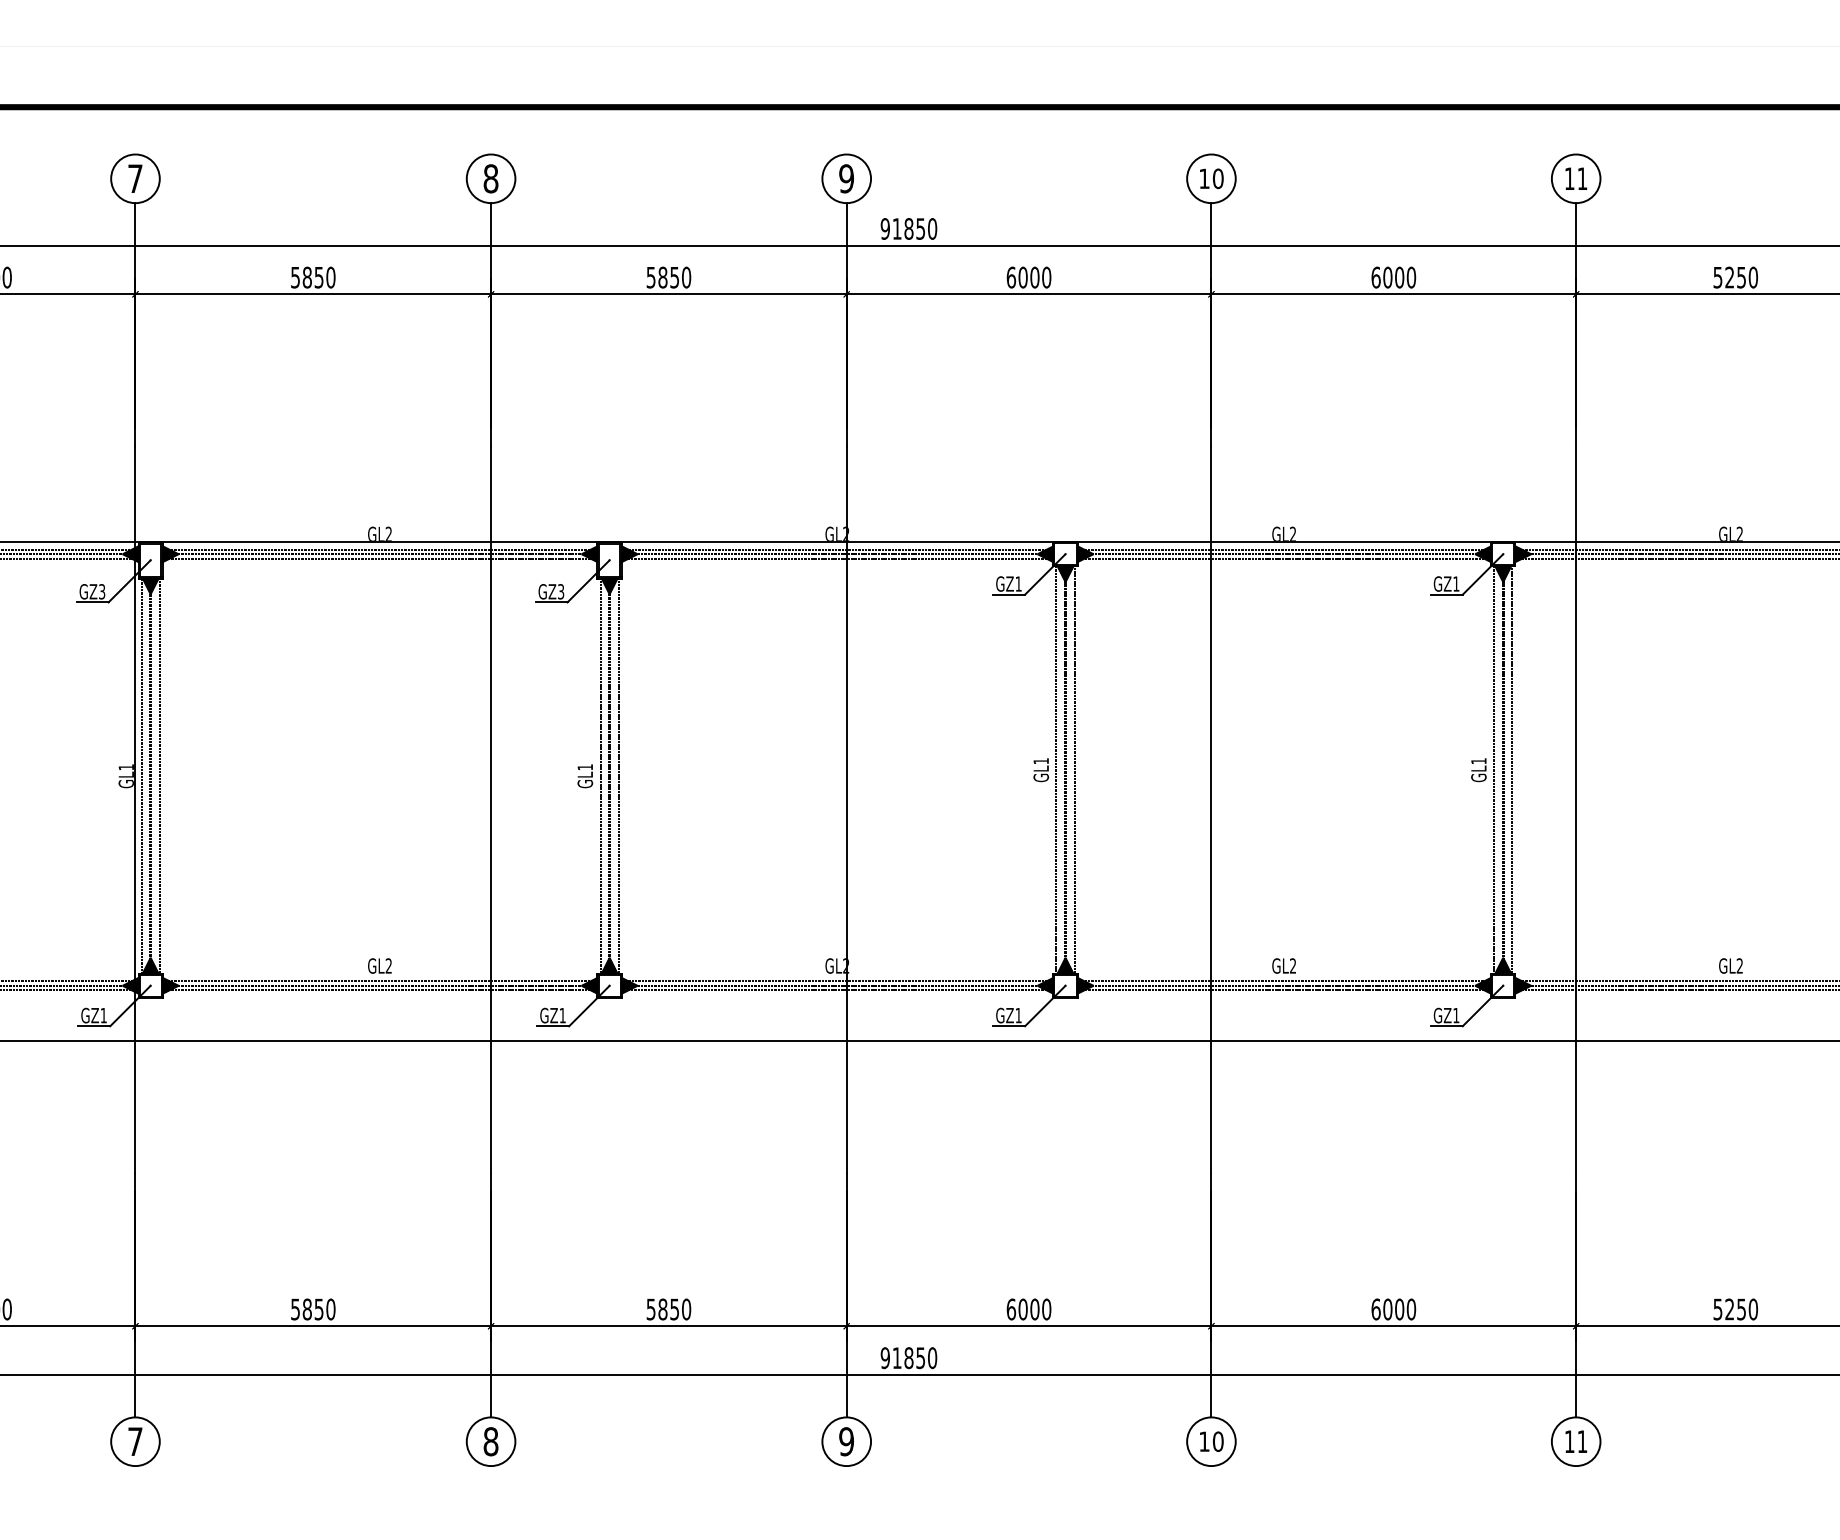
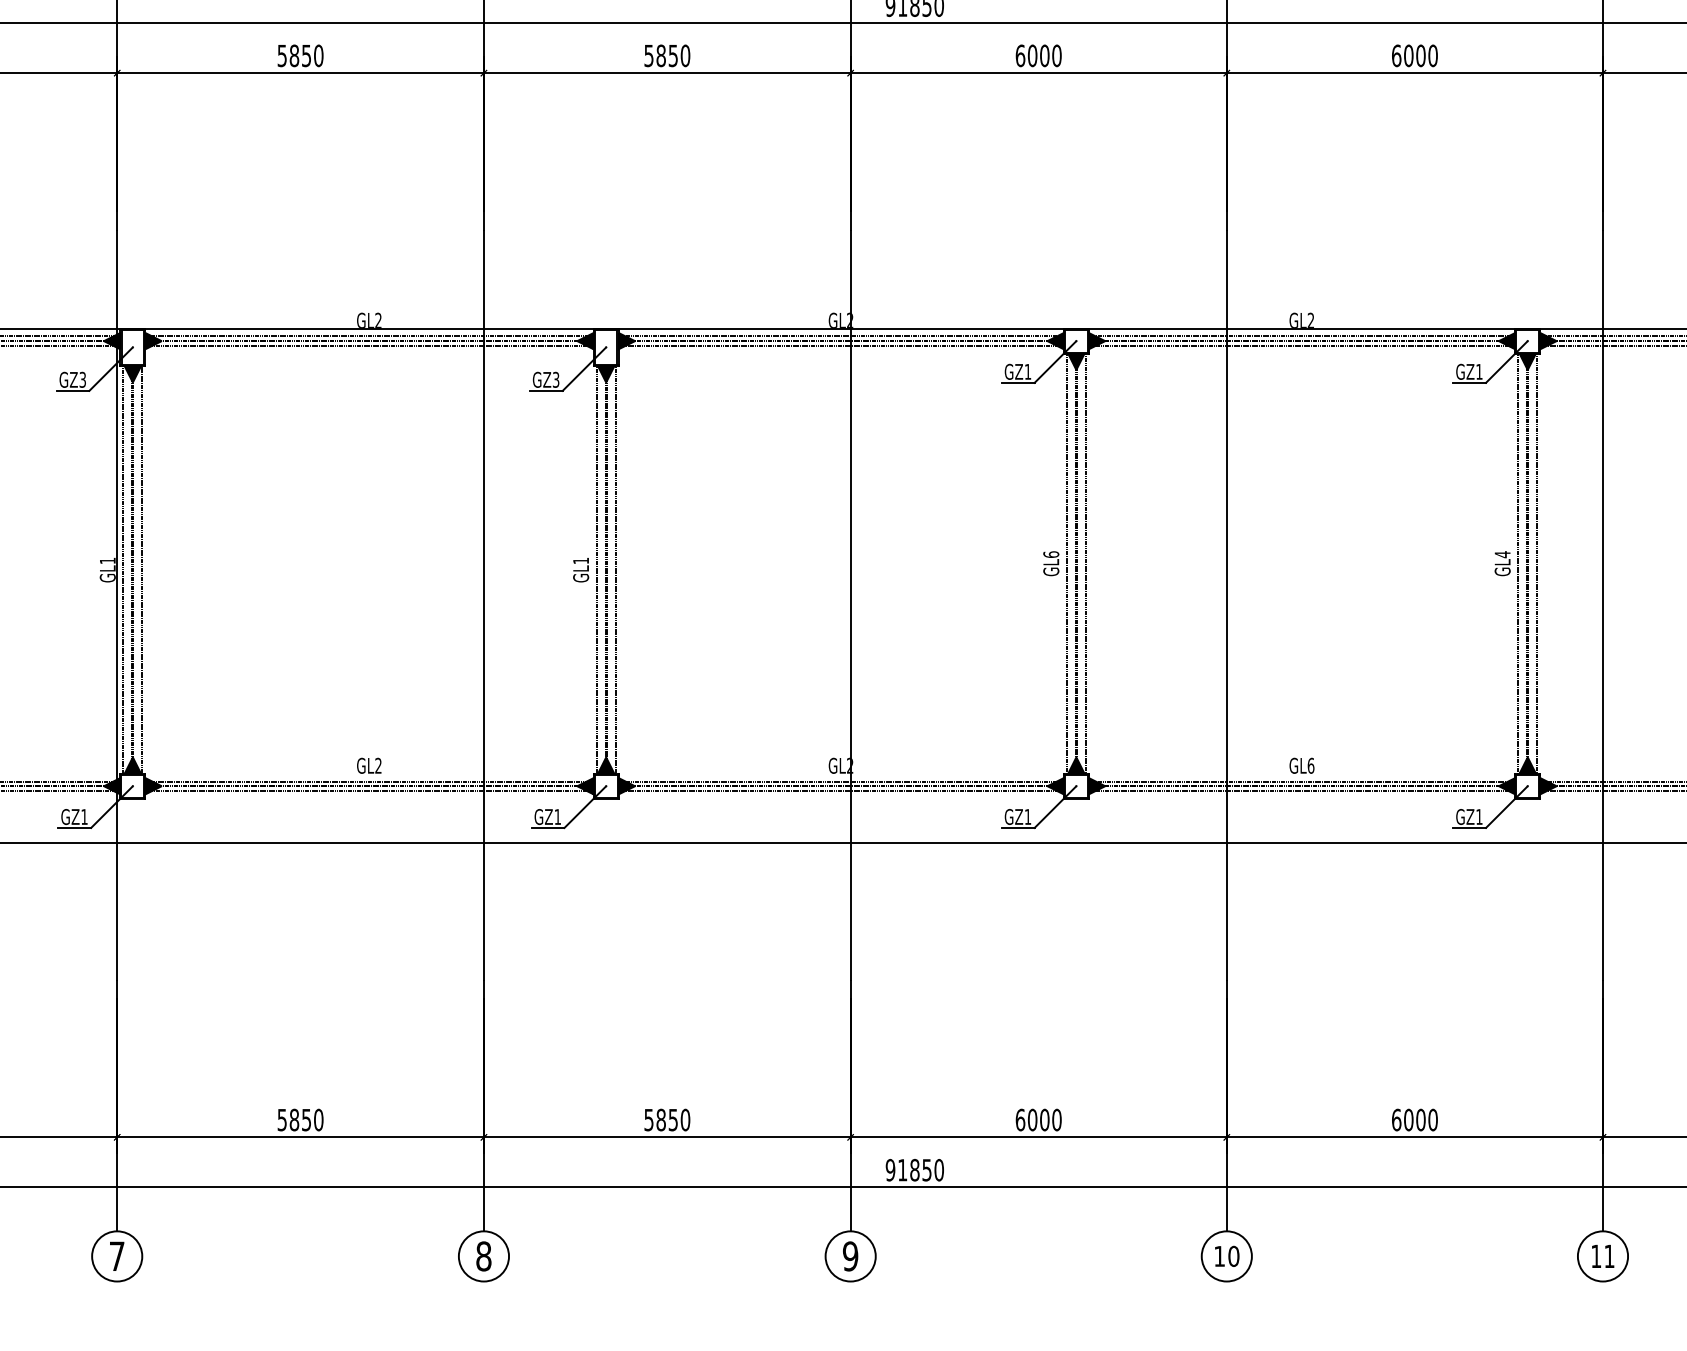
text: (1478, 760) -> (1502, 553), GL1 -> GL4
text: (1040, 761) -> (1050, 554), GL1 -> GL6
text: (1292, 965) -> (1310, 765), GL2 -> GL6

